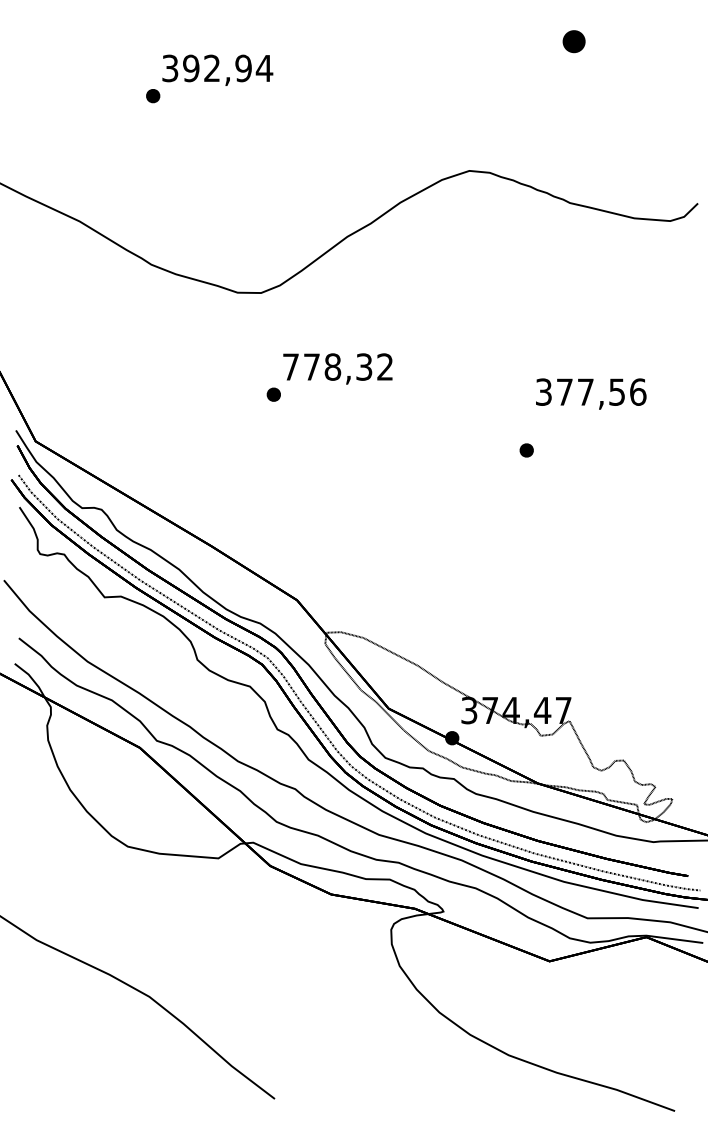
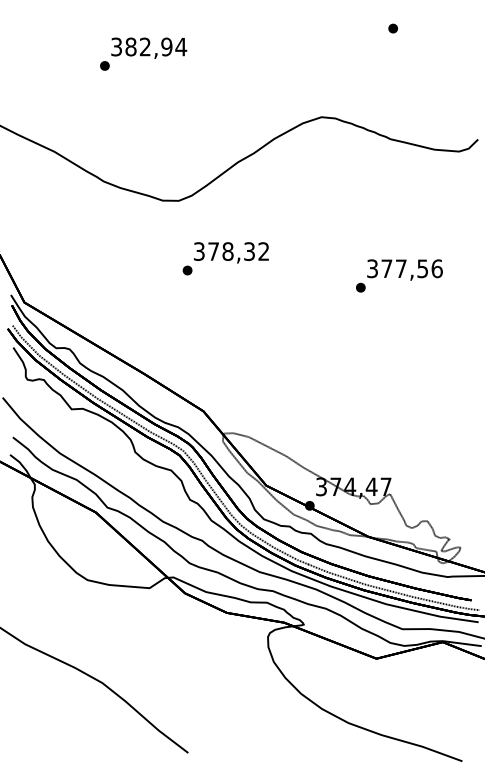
part: (572, 41) -> (392, 28), size x0.62
text: (190, 67) -> (130, 46), 392,94 -> 382,94
text: (291, 366) -> (199, 251), 778,32 -> 378,32
part: (526, 450) -> (360, 287), moved

